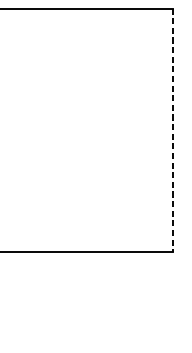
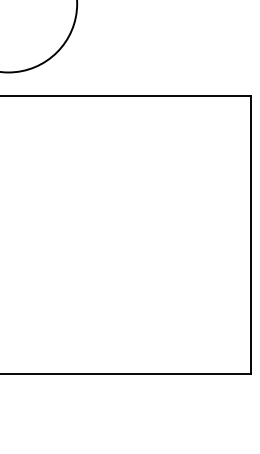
line: (173, 130) -> (251, 235), dashed -> solid

